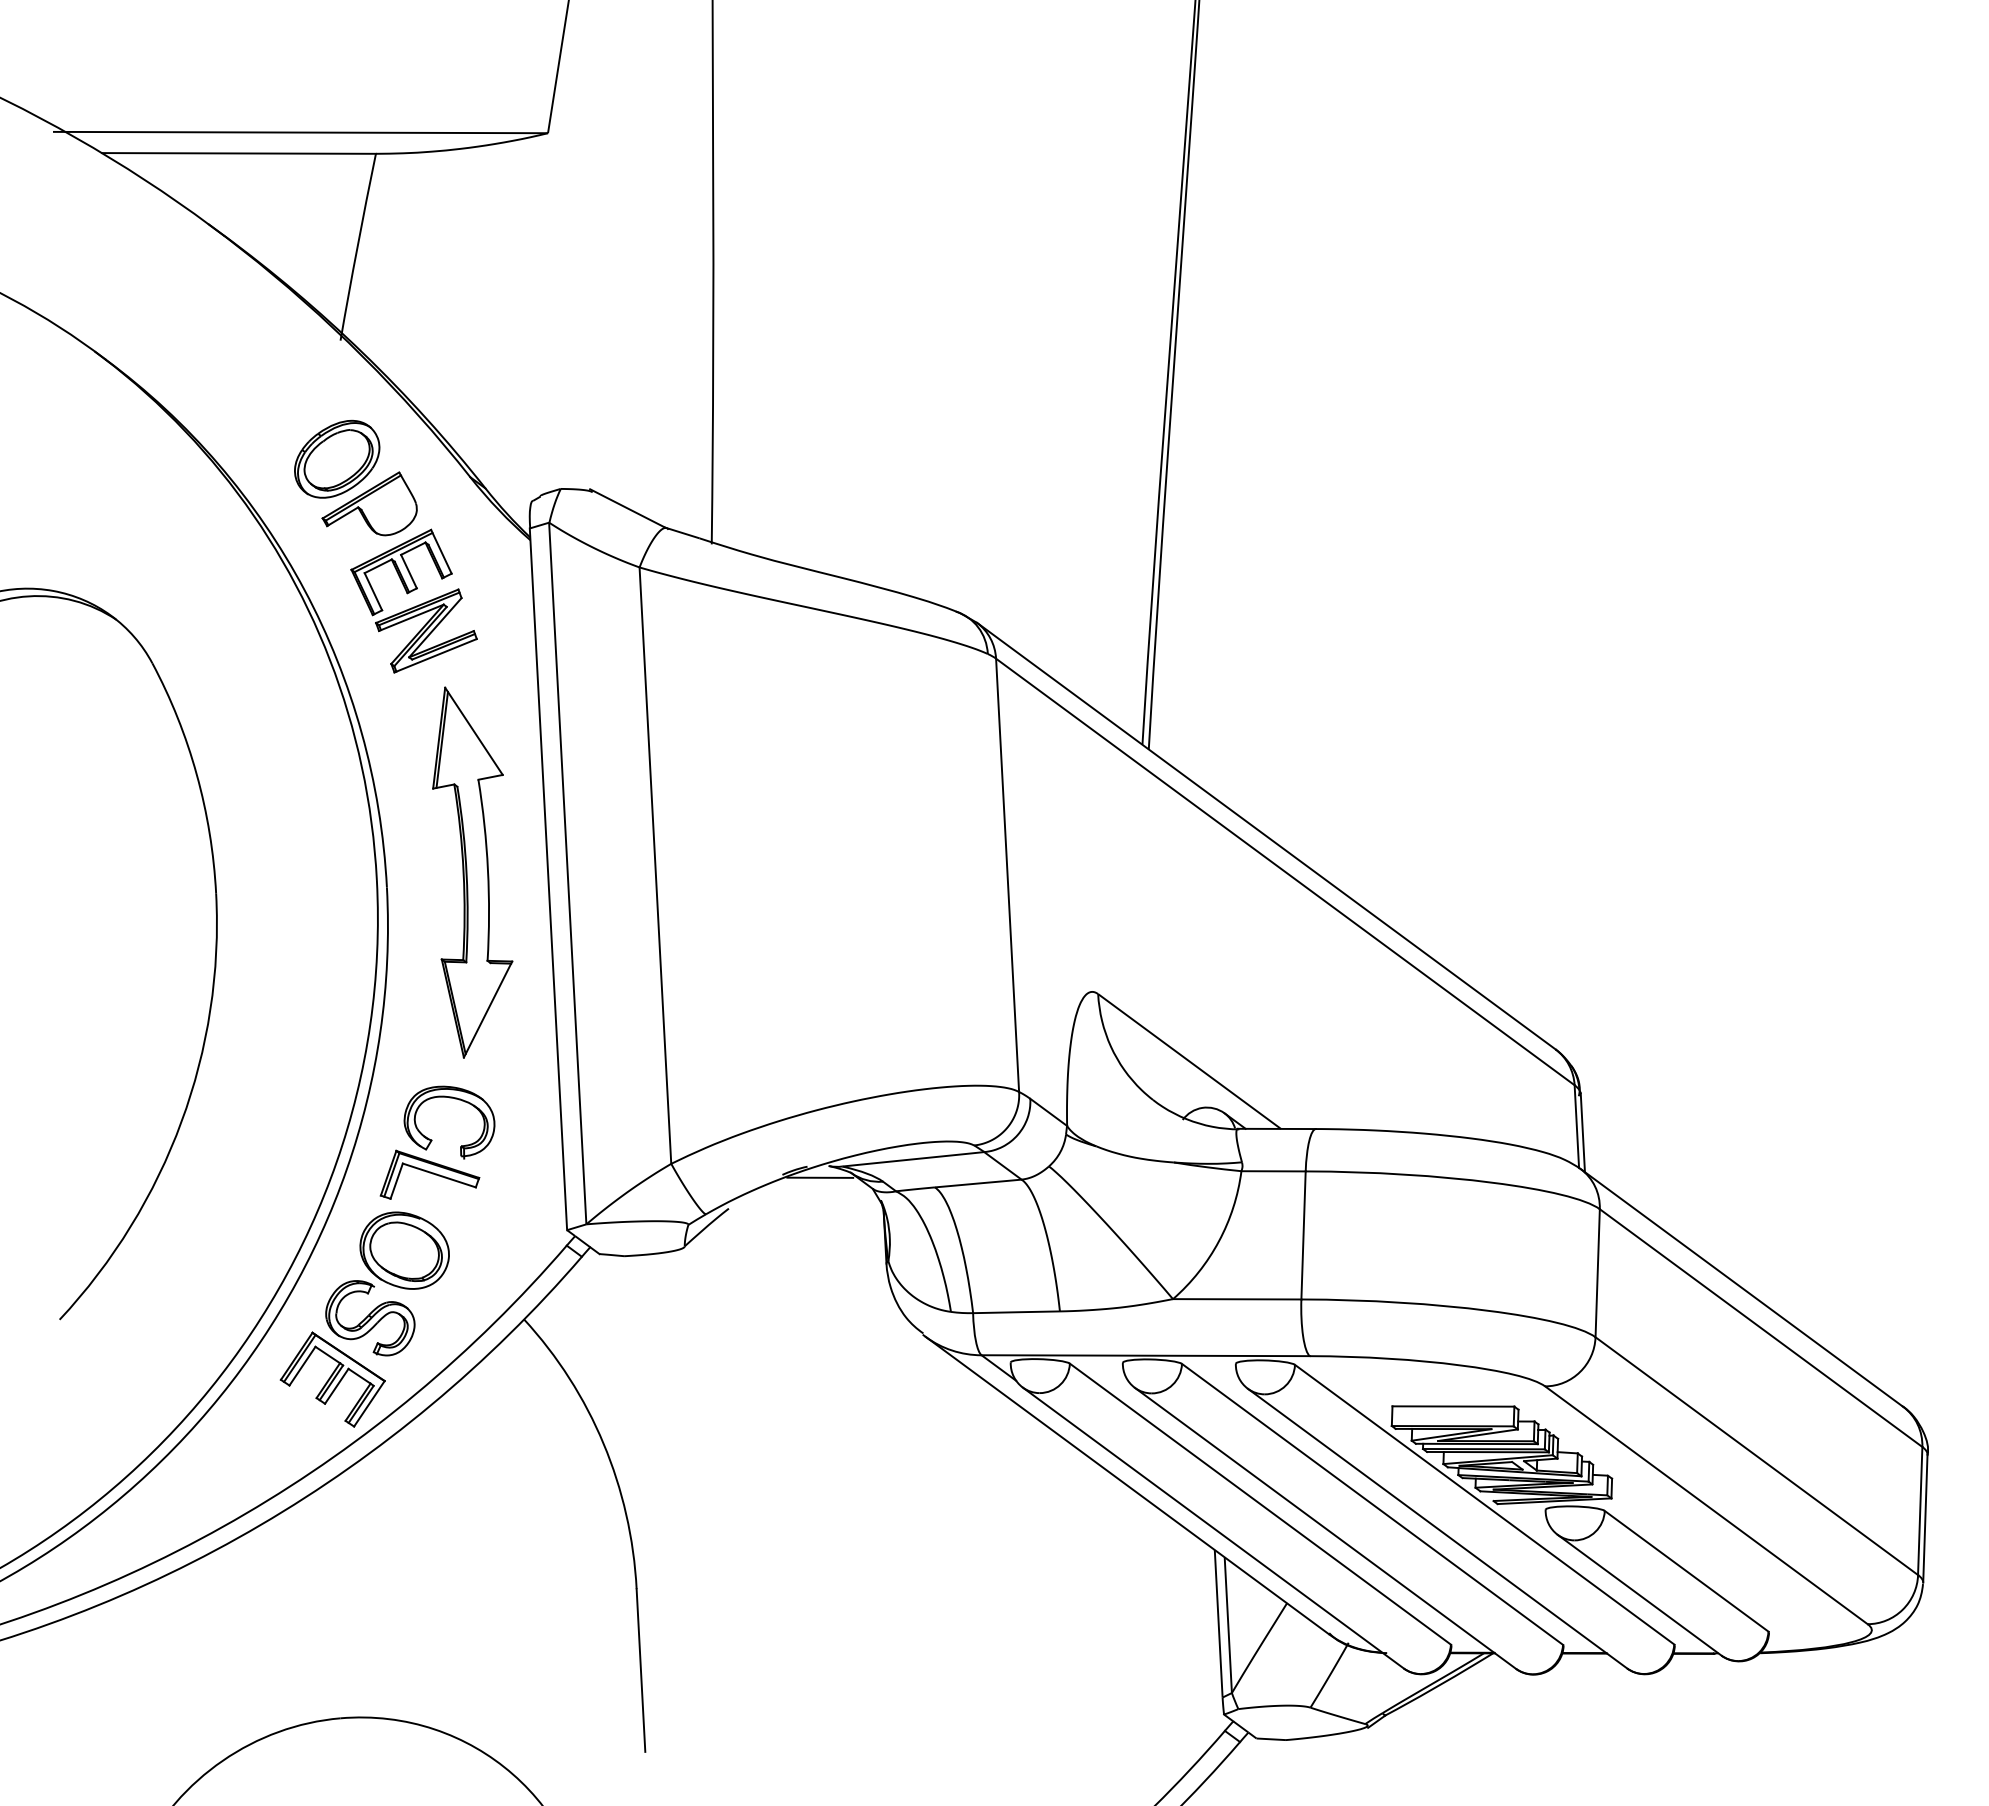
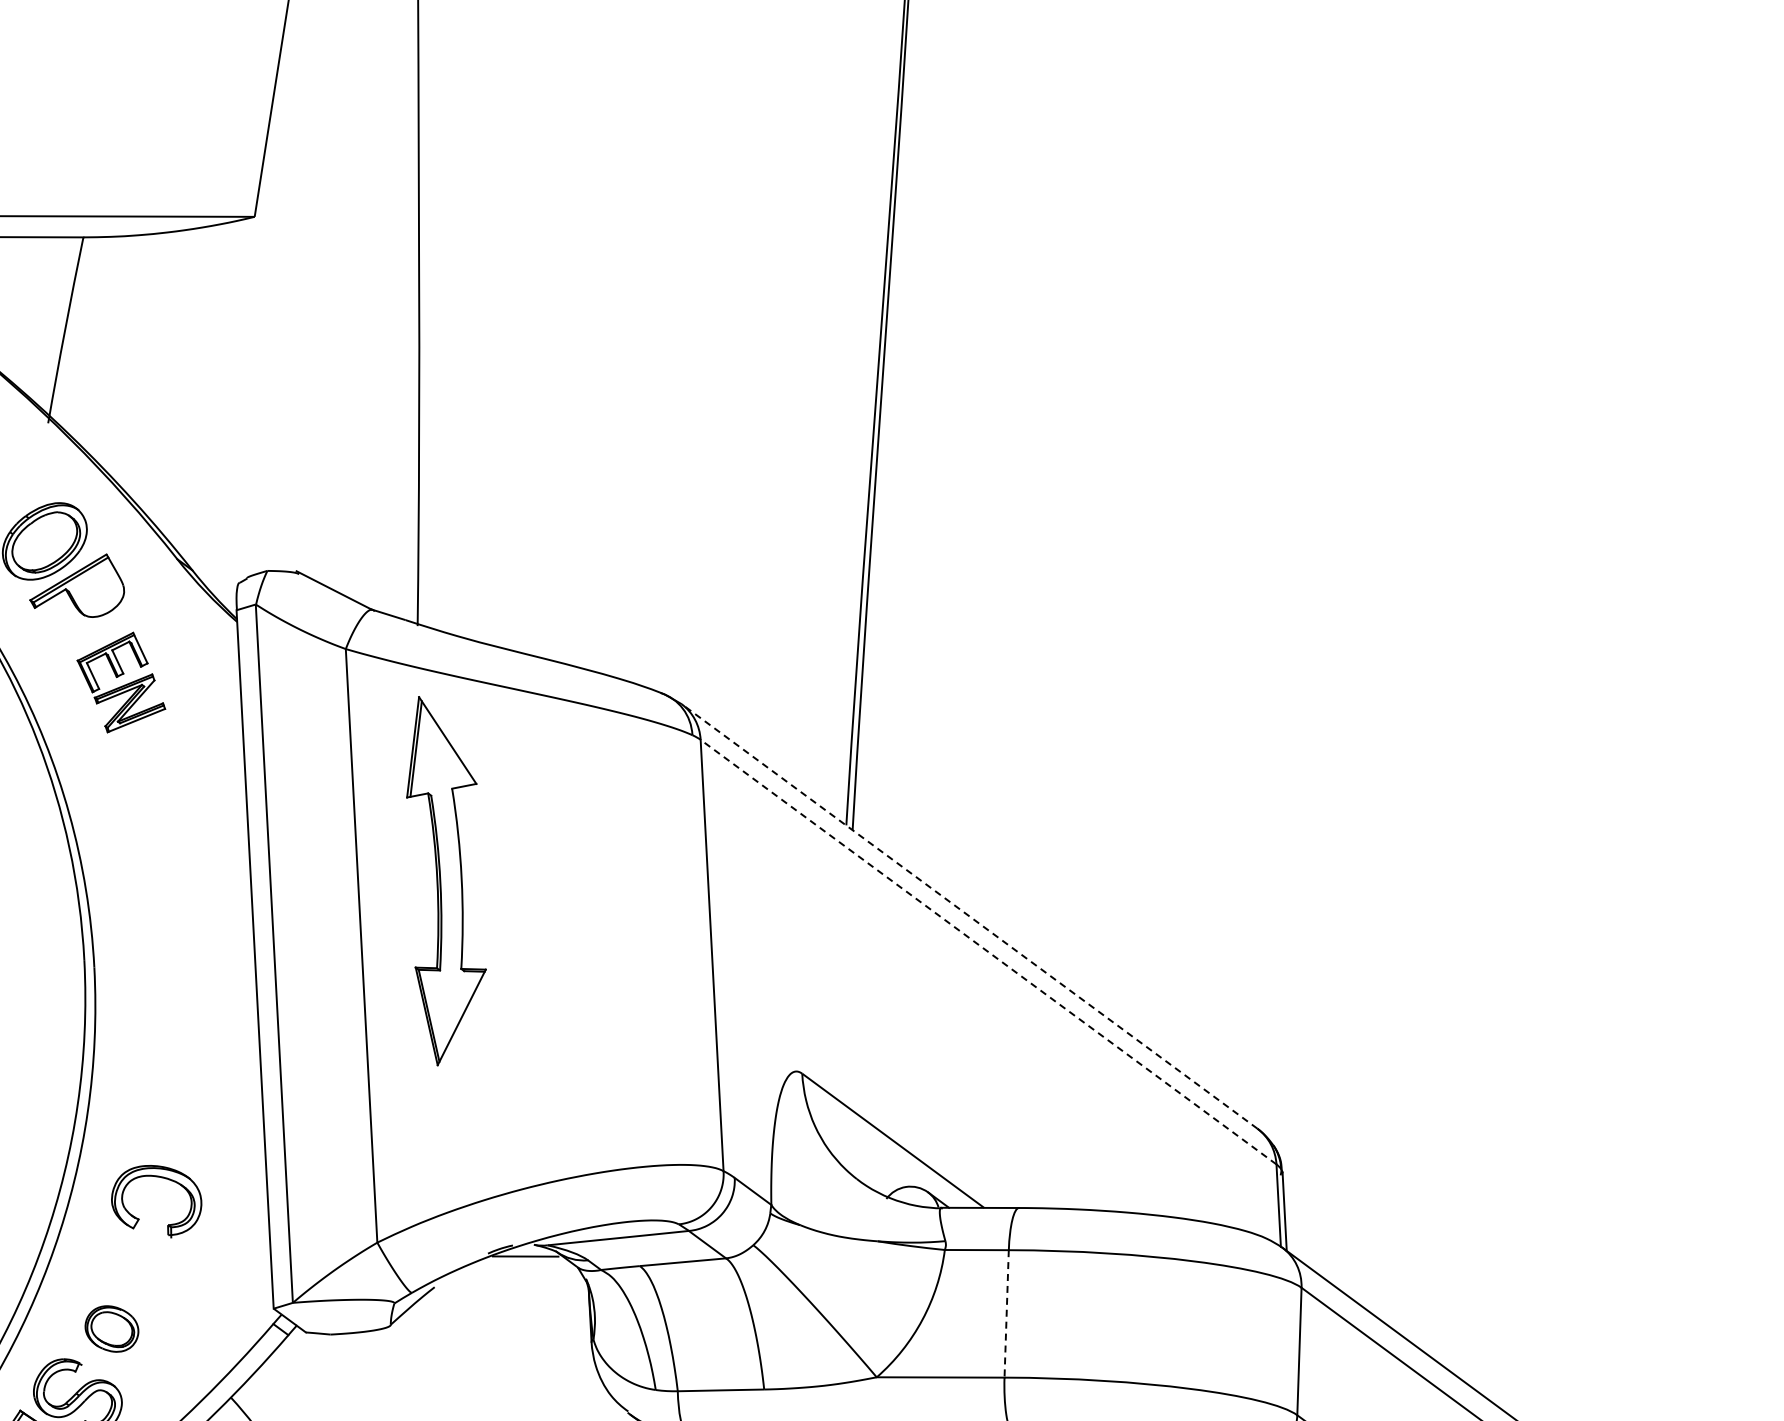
part: (413, 600) -> (120, 681), size x0.7
line: (1265, 835) -> (968, 915), solid -> dashed
line: (1284, 871) -> (987, 951), solid -> dashed
part: (472, 872) -> (446, 881), moved
part: (429, 1174) -> (136, 1253), removed
line: (1303, 1235) -> (1006, 1313), solid -> dashed
part: (404, 1250) -> (111, 1328), size x0.6

